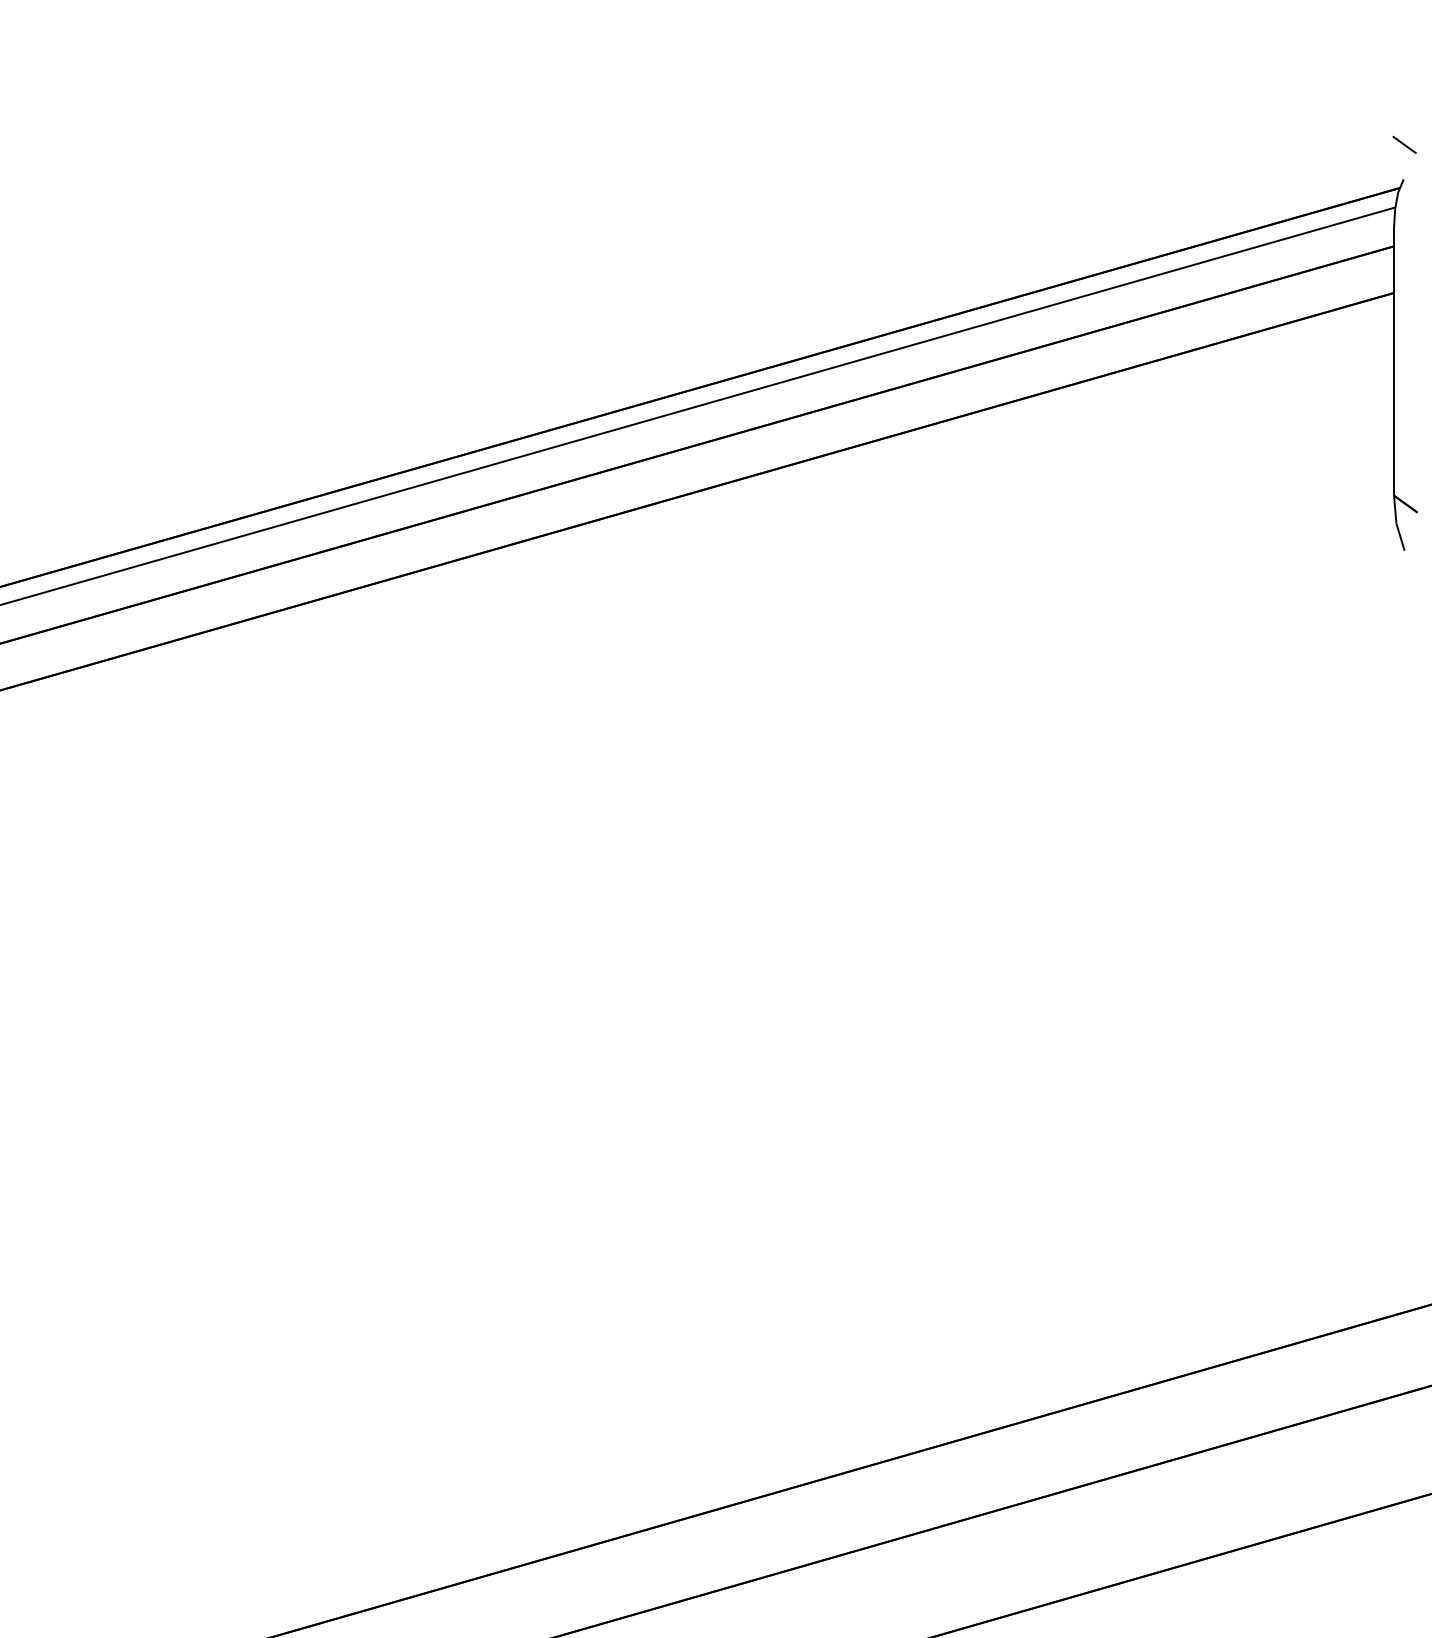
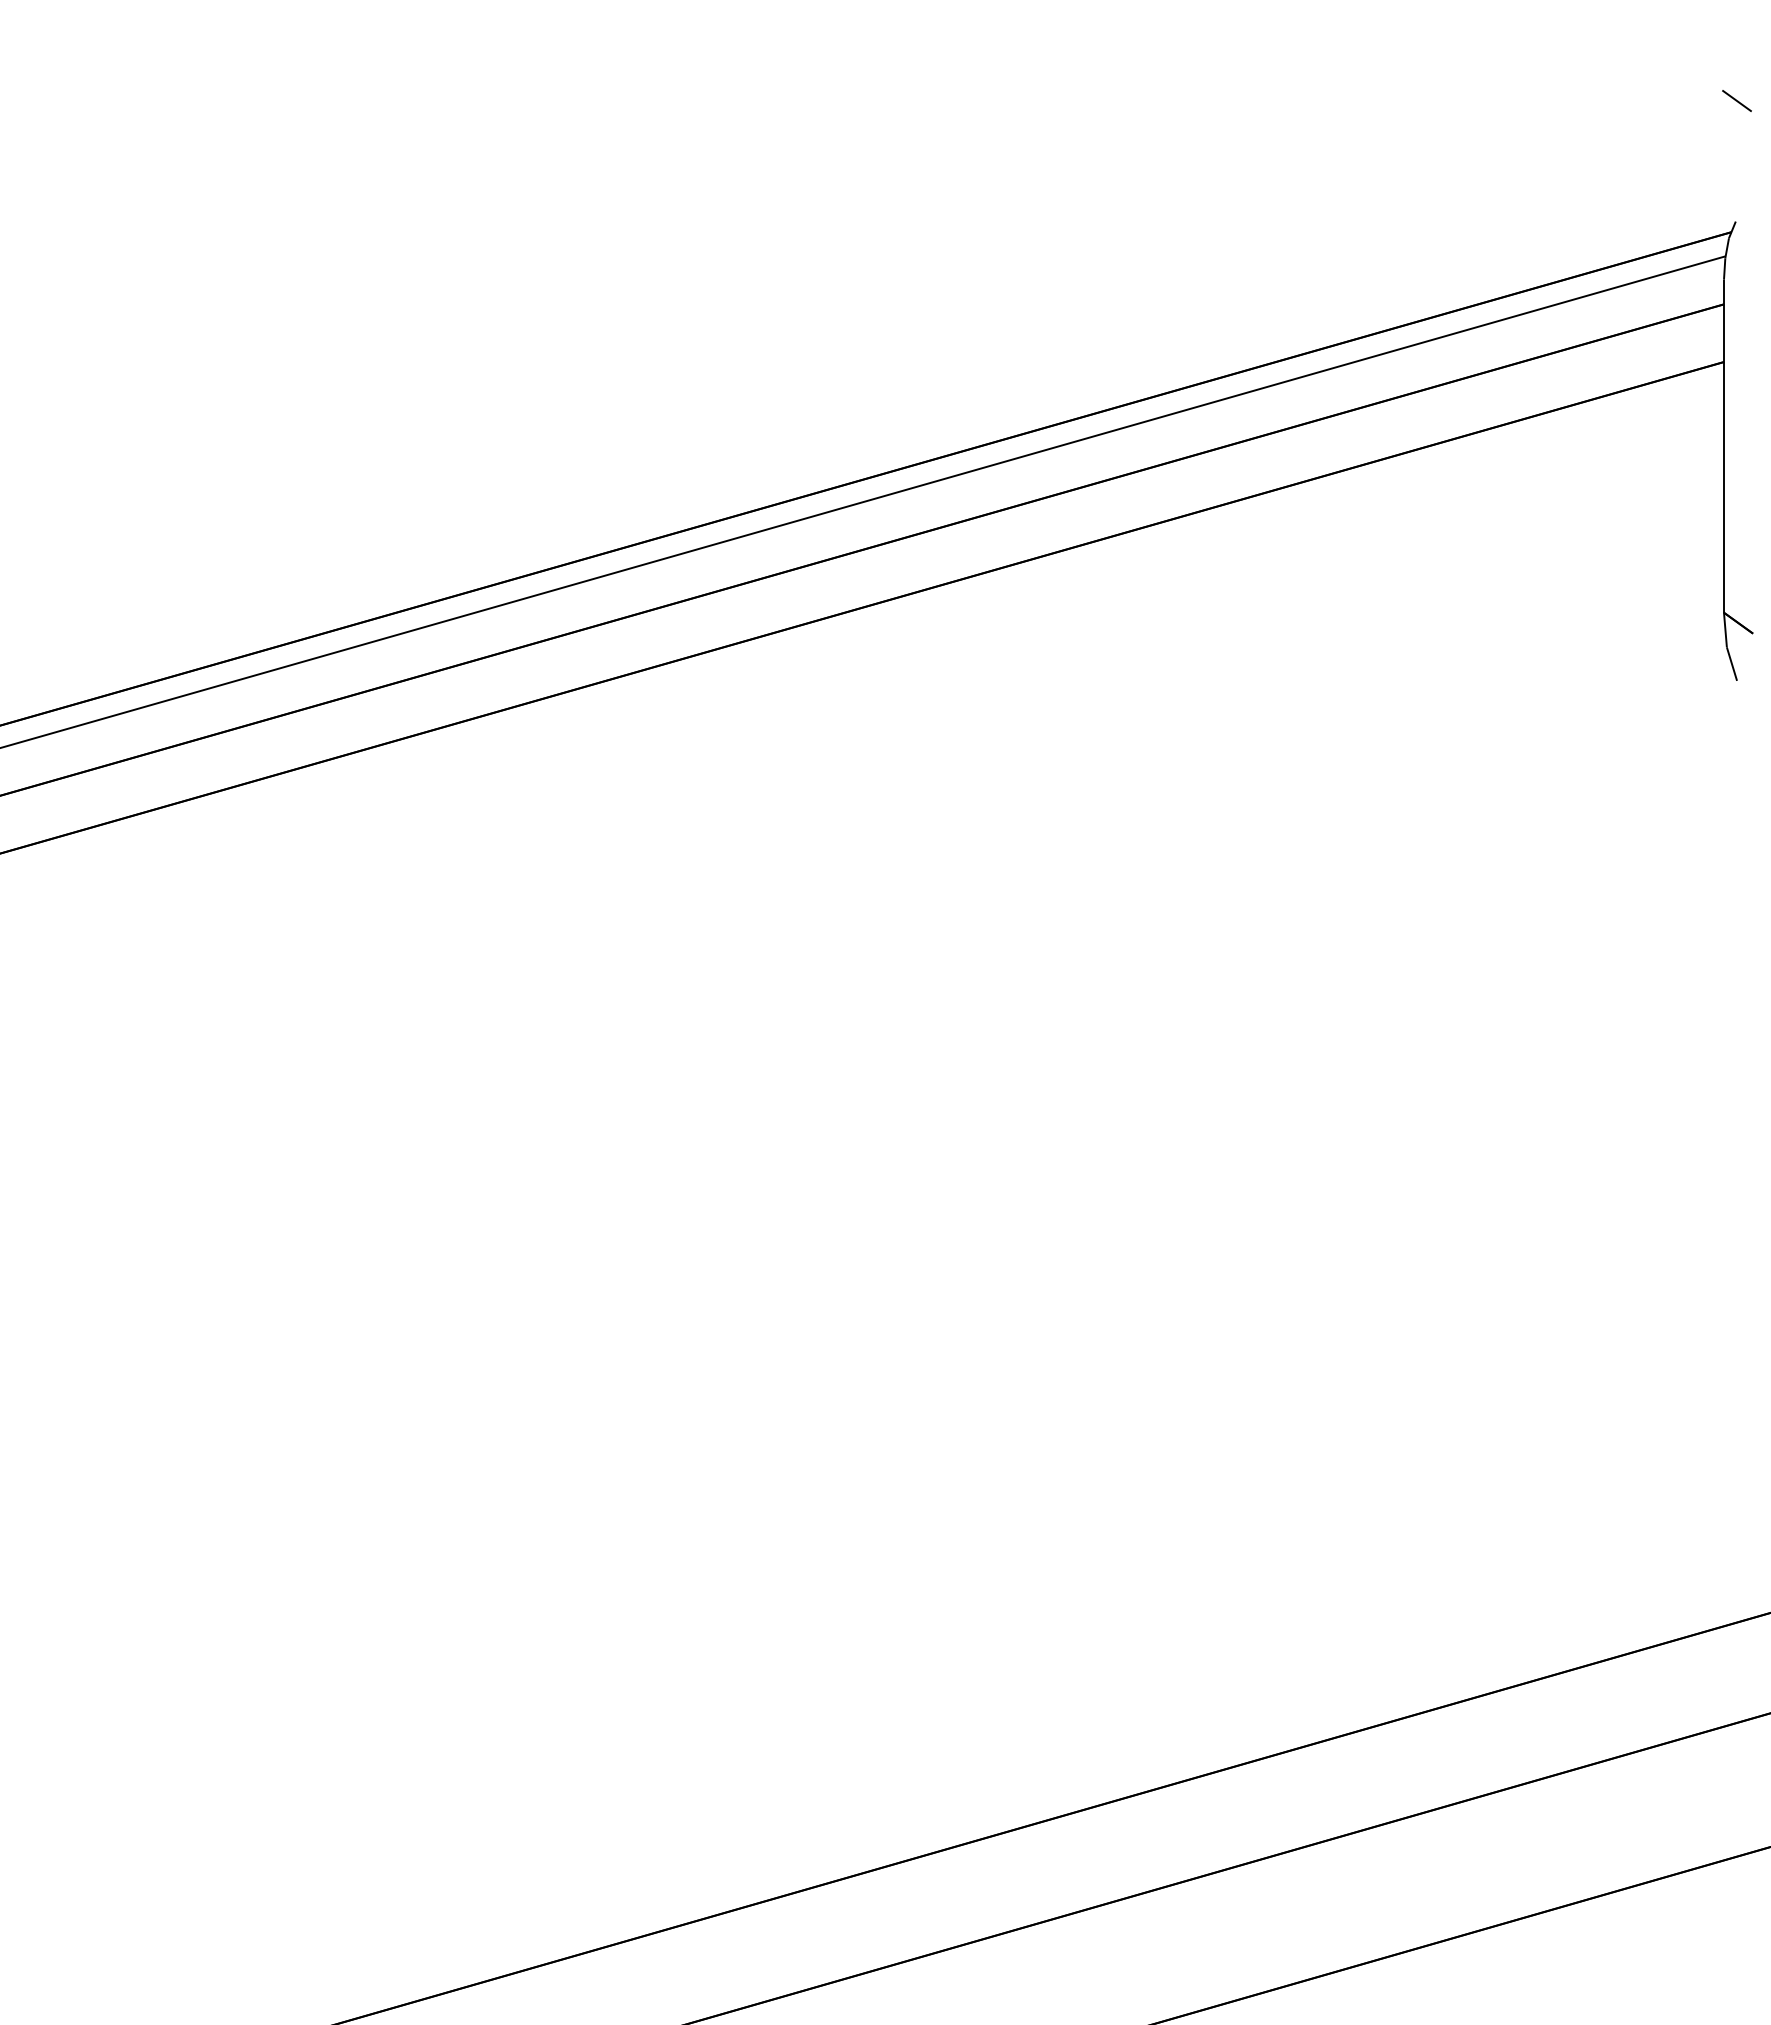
line: (1404, 144) -> (1736, 100), moved

